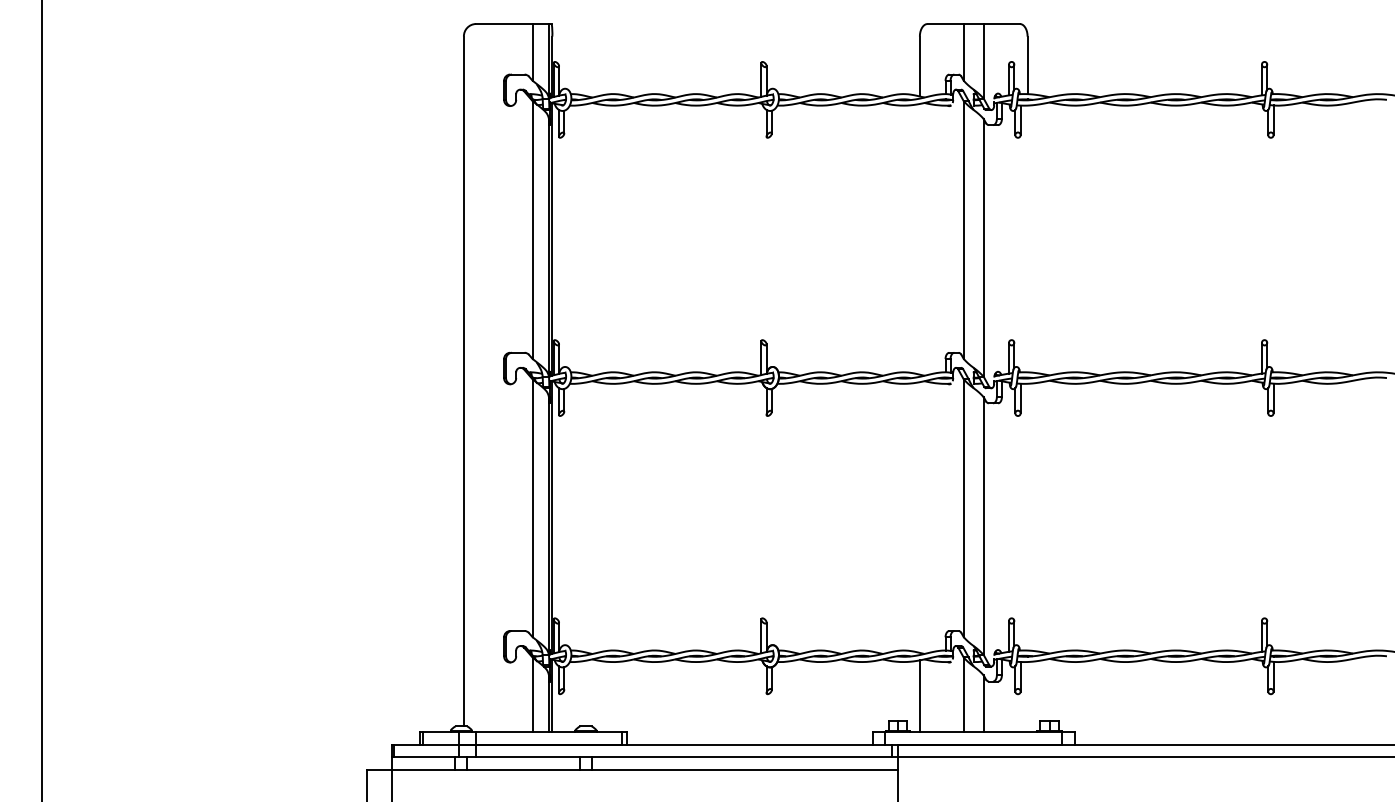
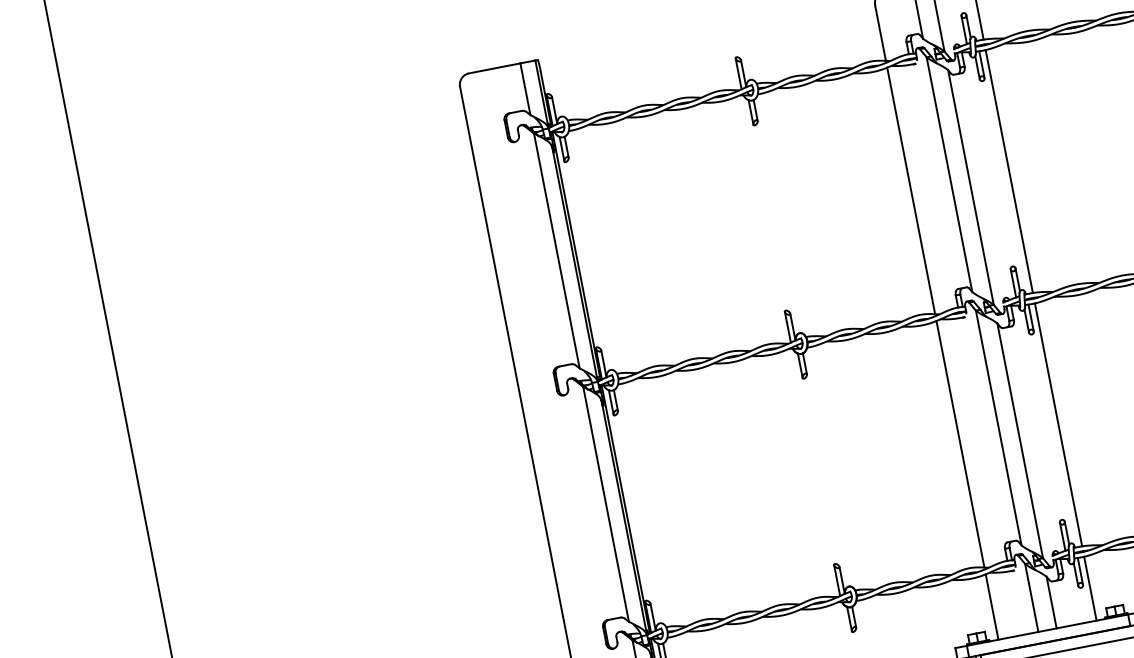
line: (919, 238) -> (910, 190), added
line: (1027, 238) -> (1009, 171), added
line: (1027, 516) -> (1058, 424), added
line: (919, 517) -> (960, 444), added
line: (1027, 696) -> (1090, 588), added

